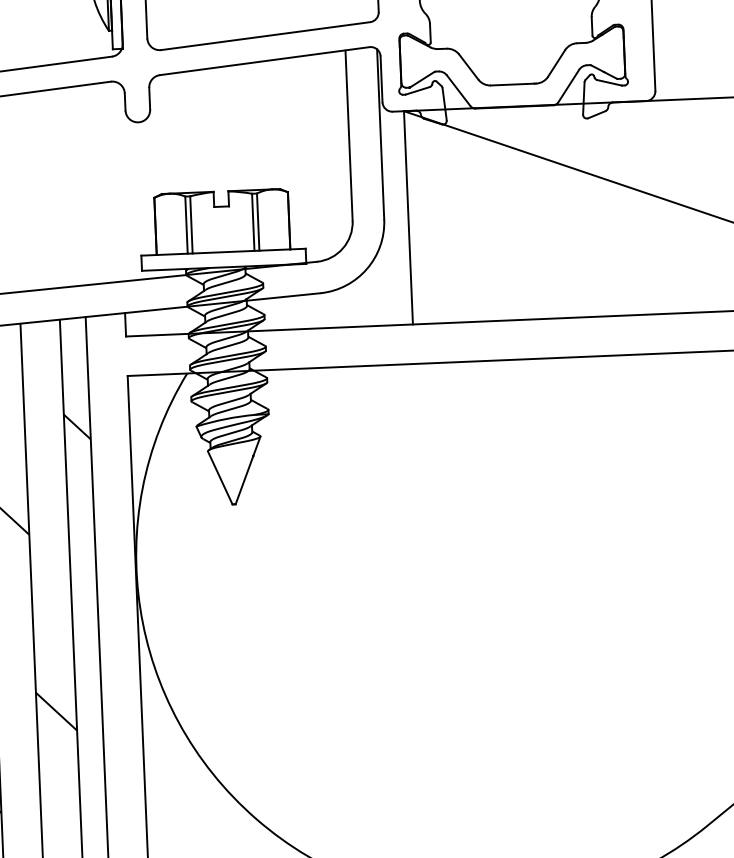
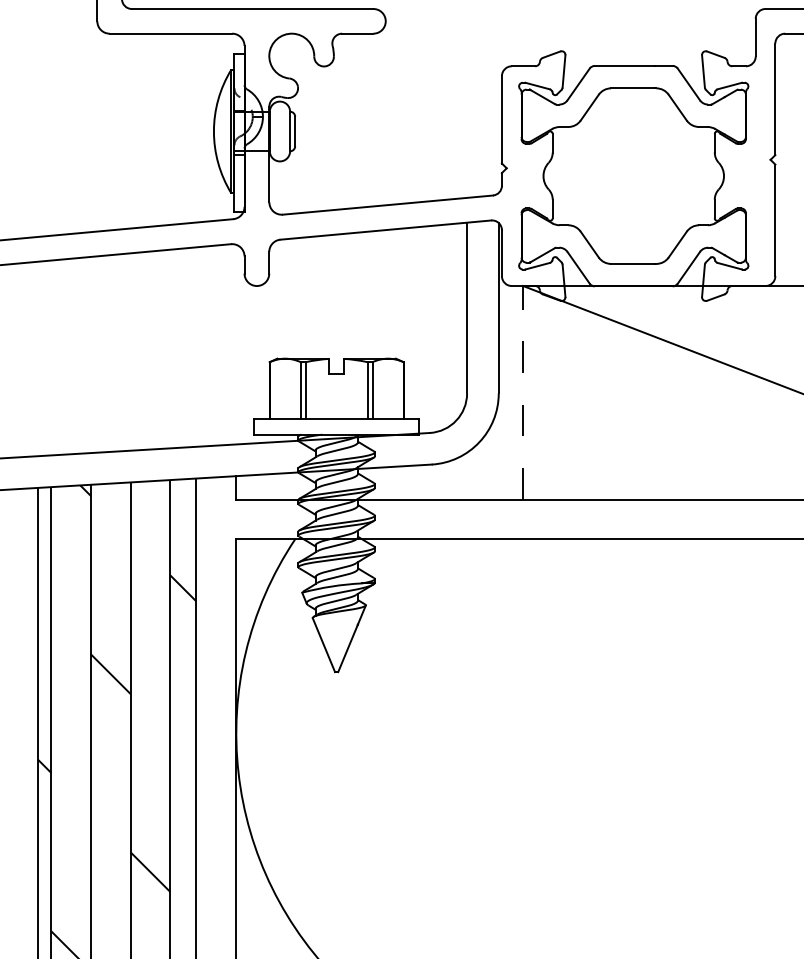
line: (408, 217) -> (523, 392), solid -> dashed

